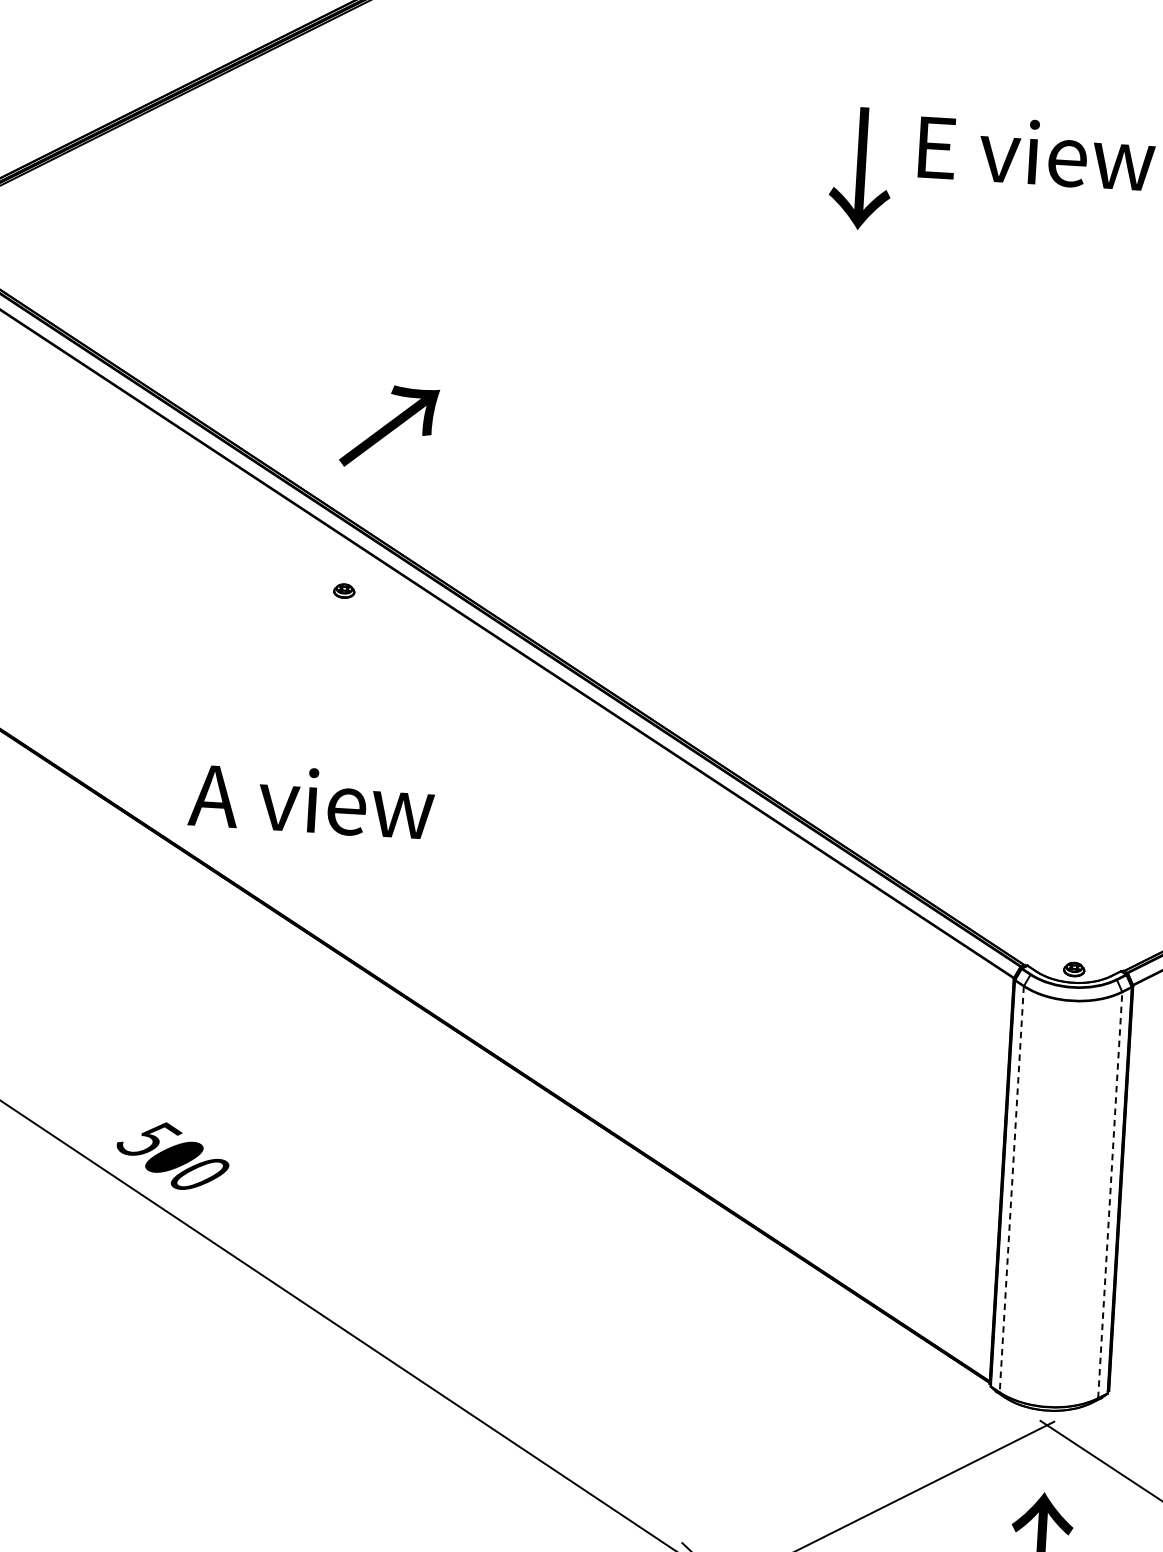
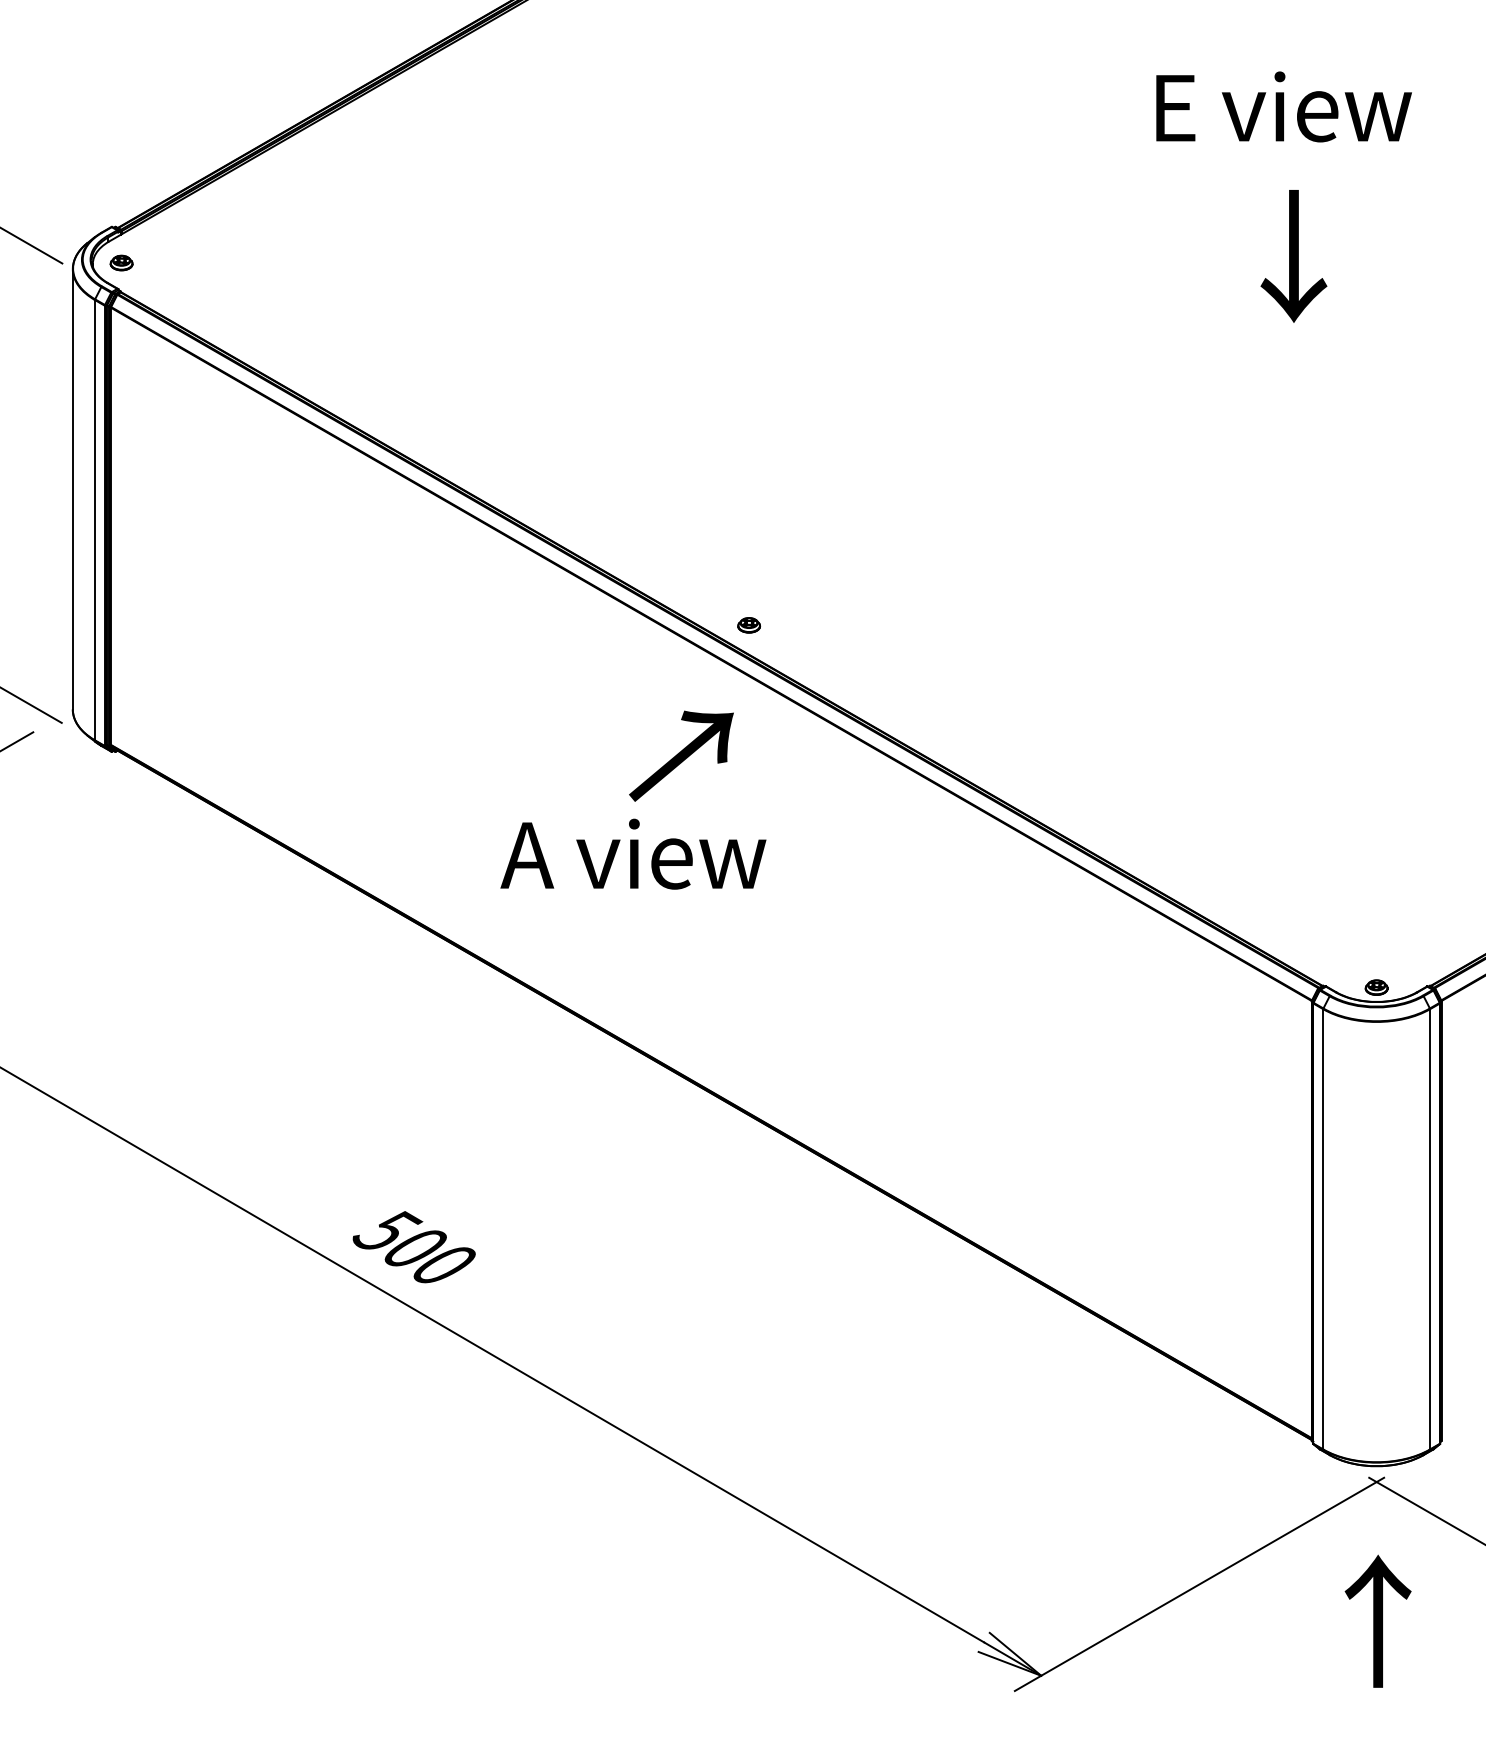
text: (860, 168) -> (1293, 256), moved
text: (389, 426) -> (681, 755), moved
part: (344, 591) -> (749, 625), moved
text: (311, 800) -> (633, 853), moved
line: (1011, 1189) -> (1323, 1229), dashed -> solid
line: (1110, 1194) -> (1430, 1228), dashed -> solid

